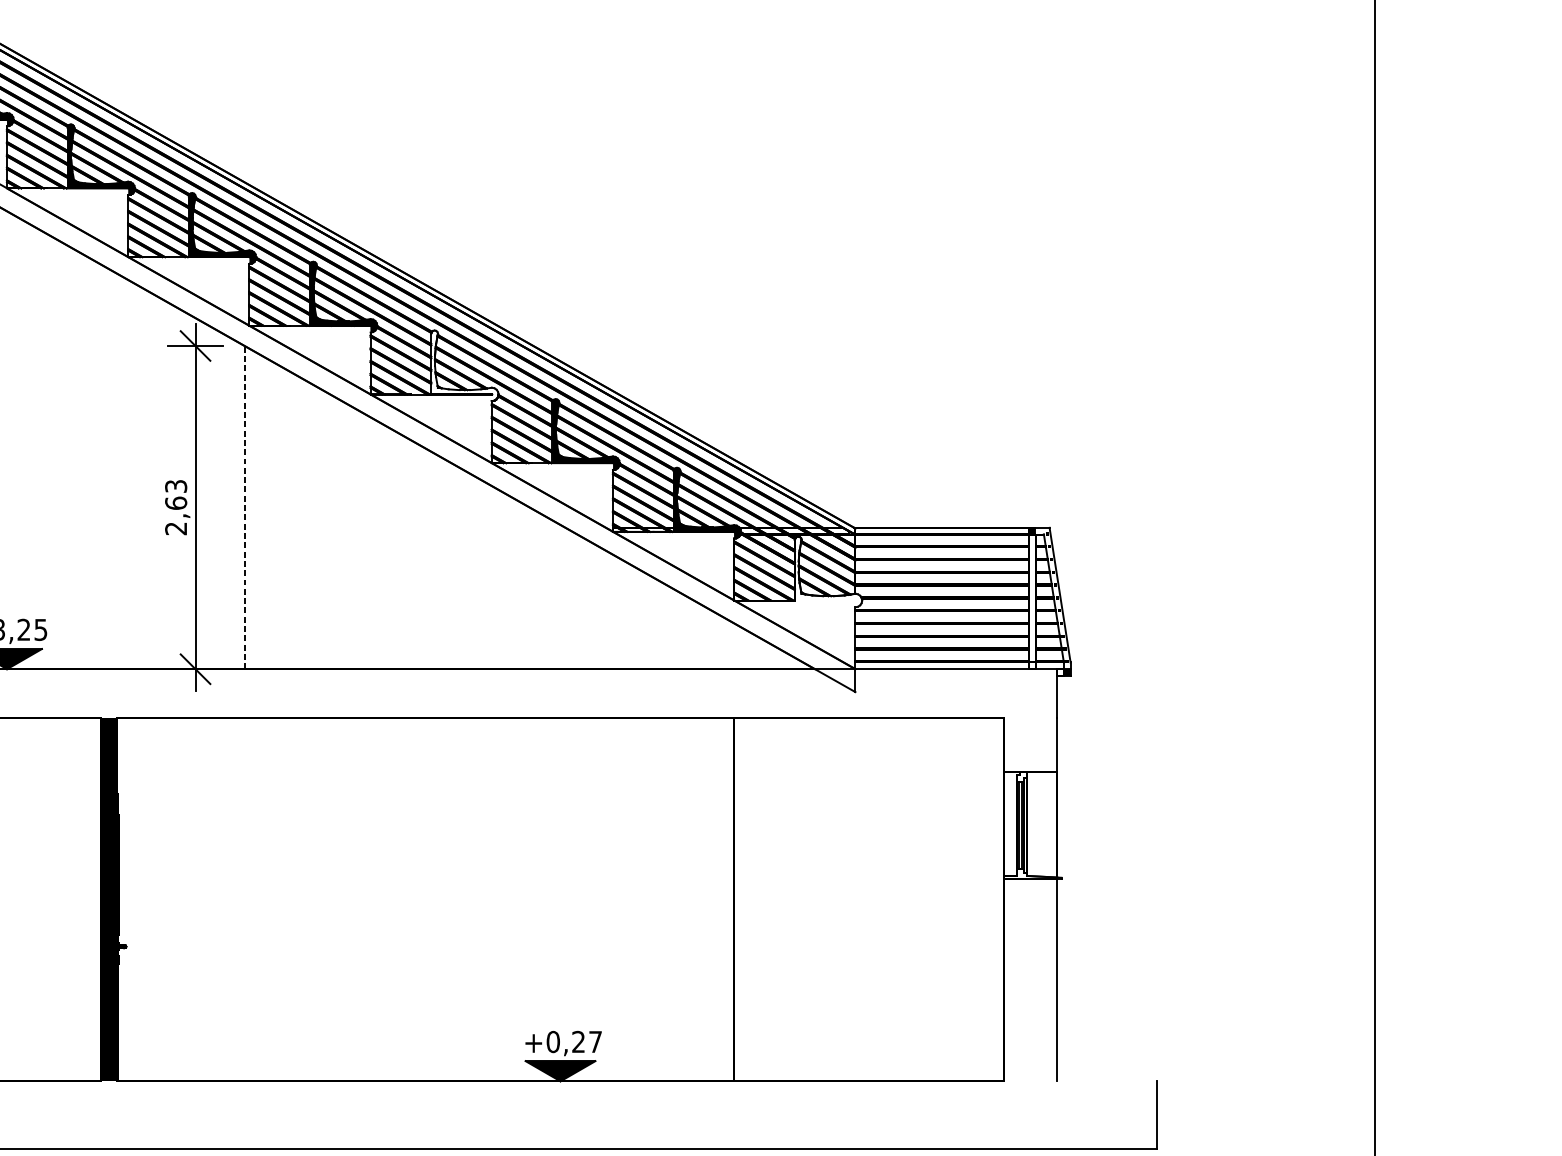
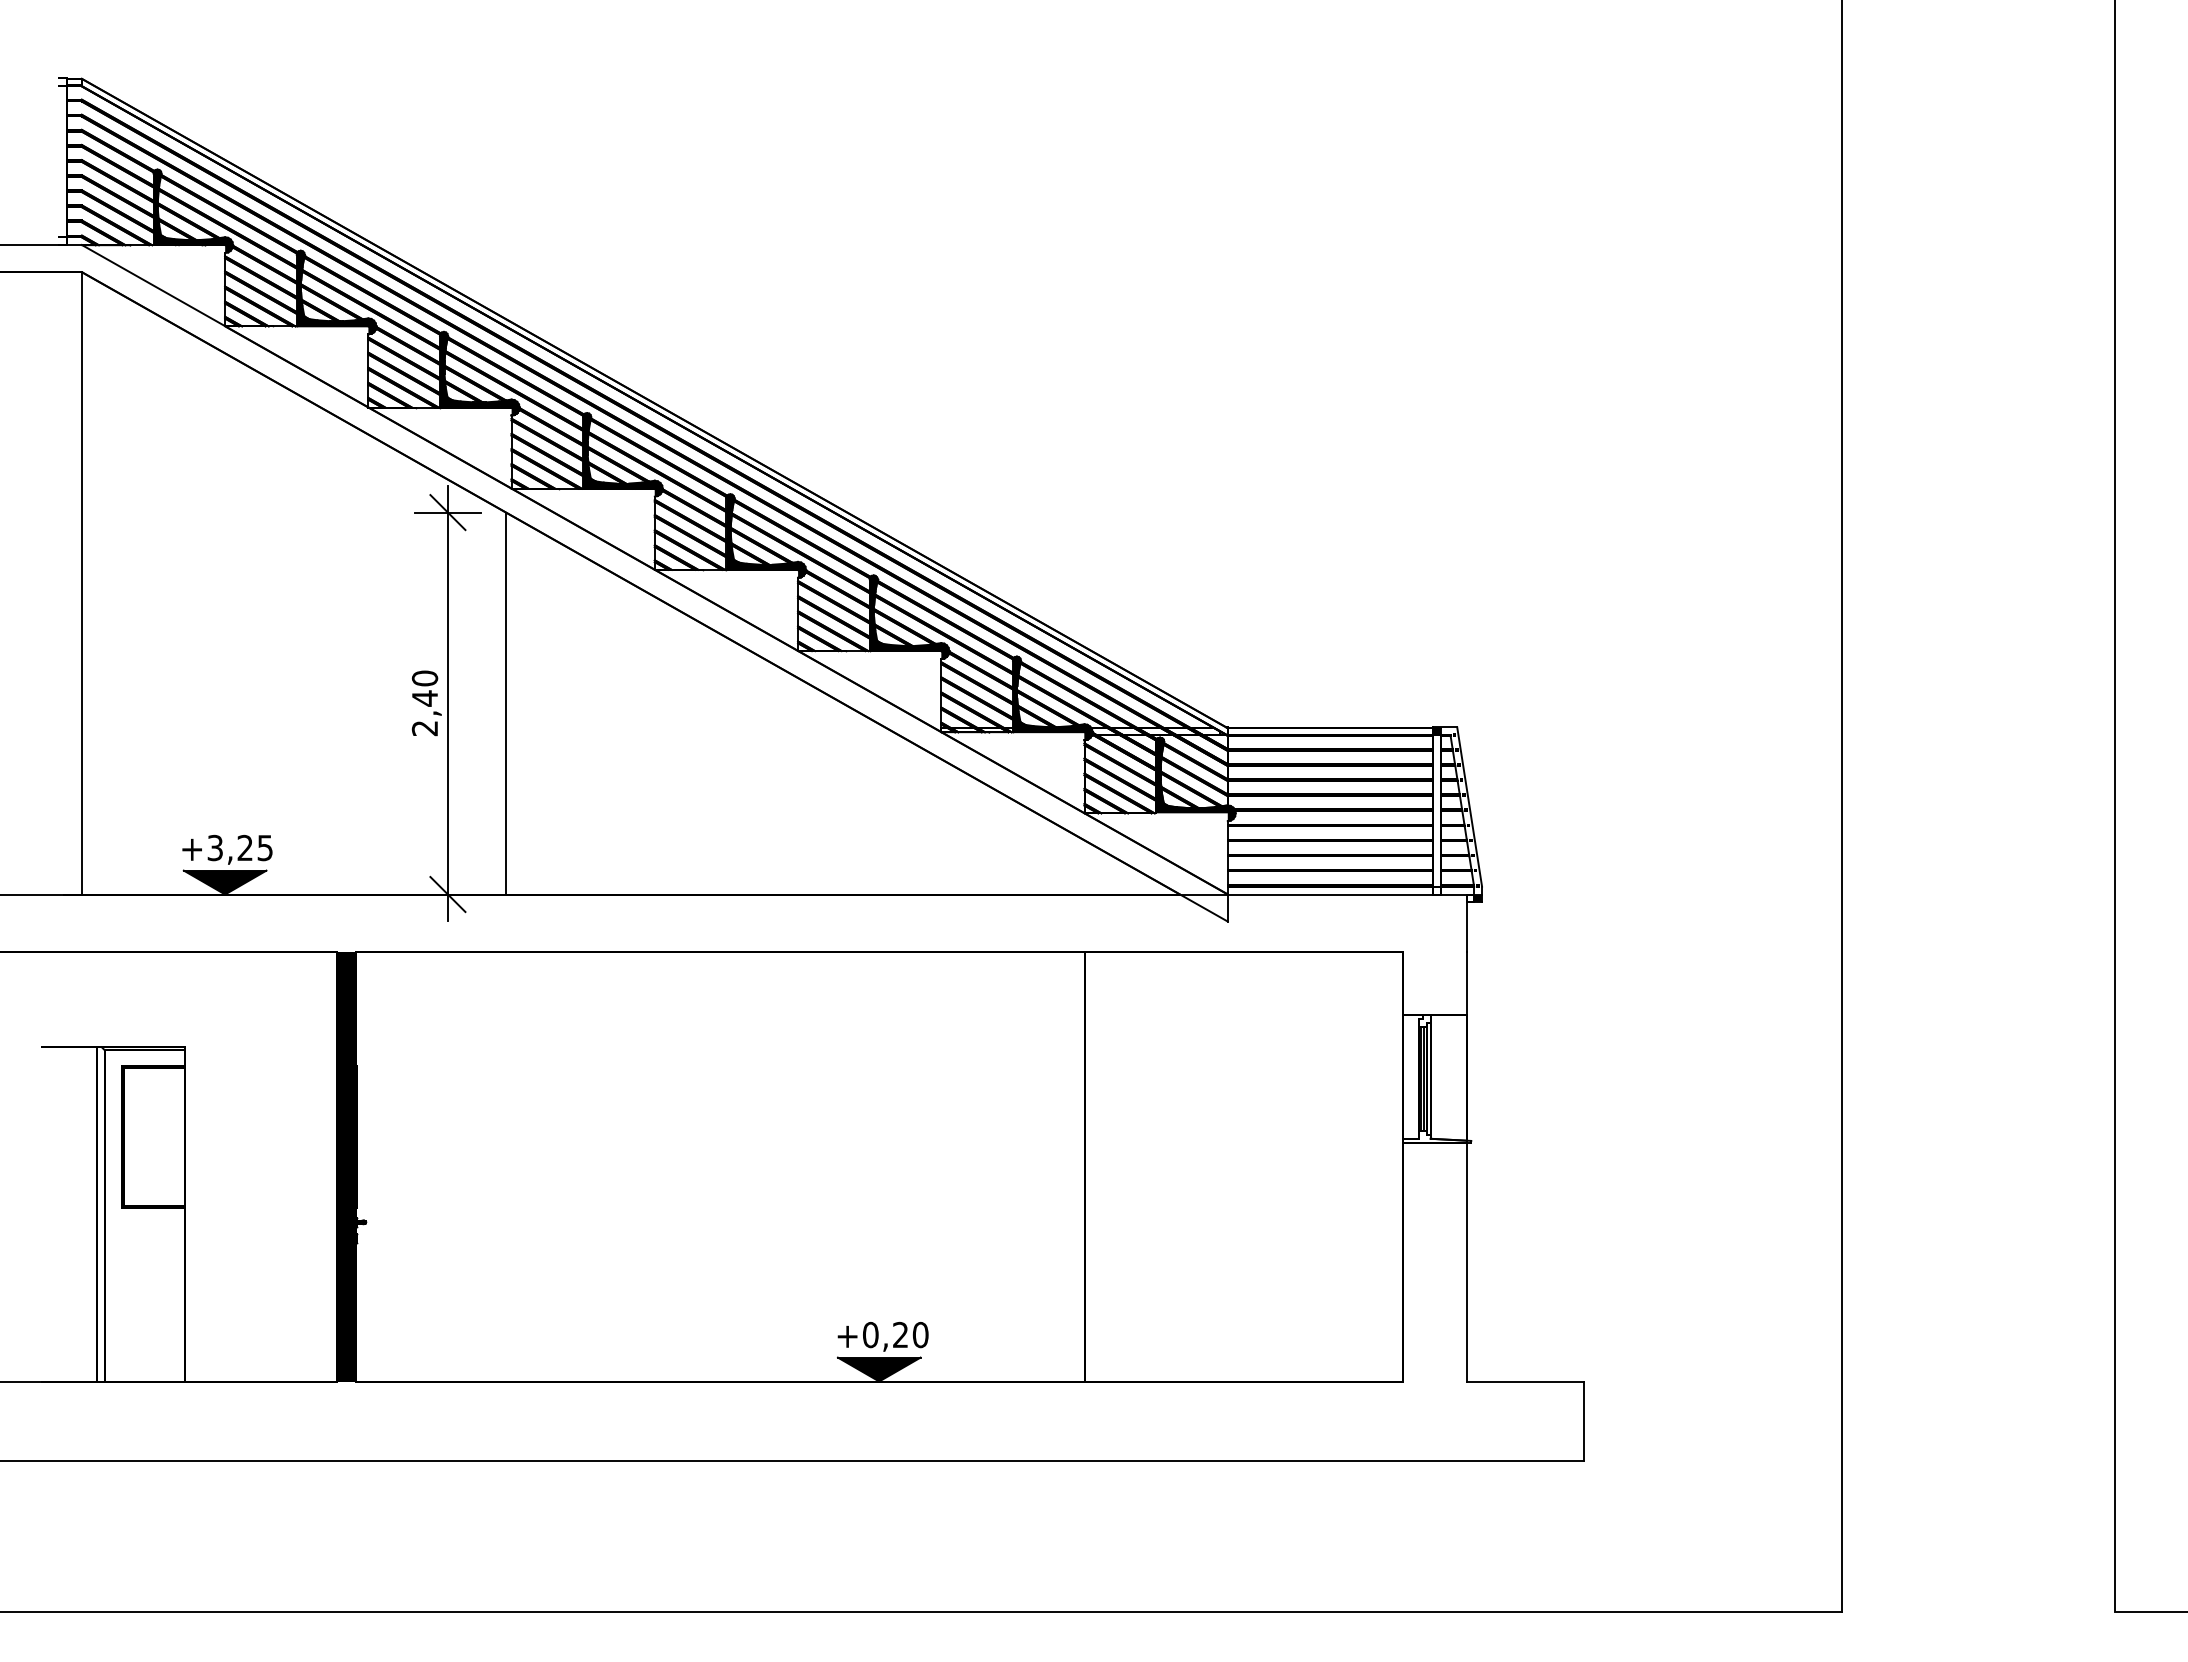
fill: (465, 365) -> (766, 535), added
text: (175, 494) -> (424, 688), 2,63 -> 2,40
line: (245, 507) -> (506, 703), dashed -> solid
fill: (828, 571) -> (1195, 779), added
text: (595, 1041) -> (920, 1334), +0,27 -> +0,20
line: (1106, 1081) -> (1524, 1381), added

